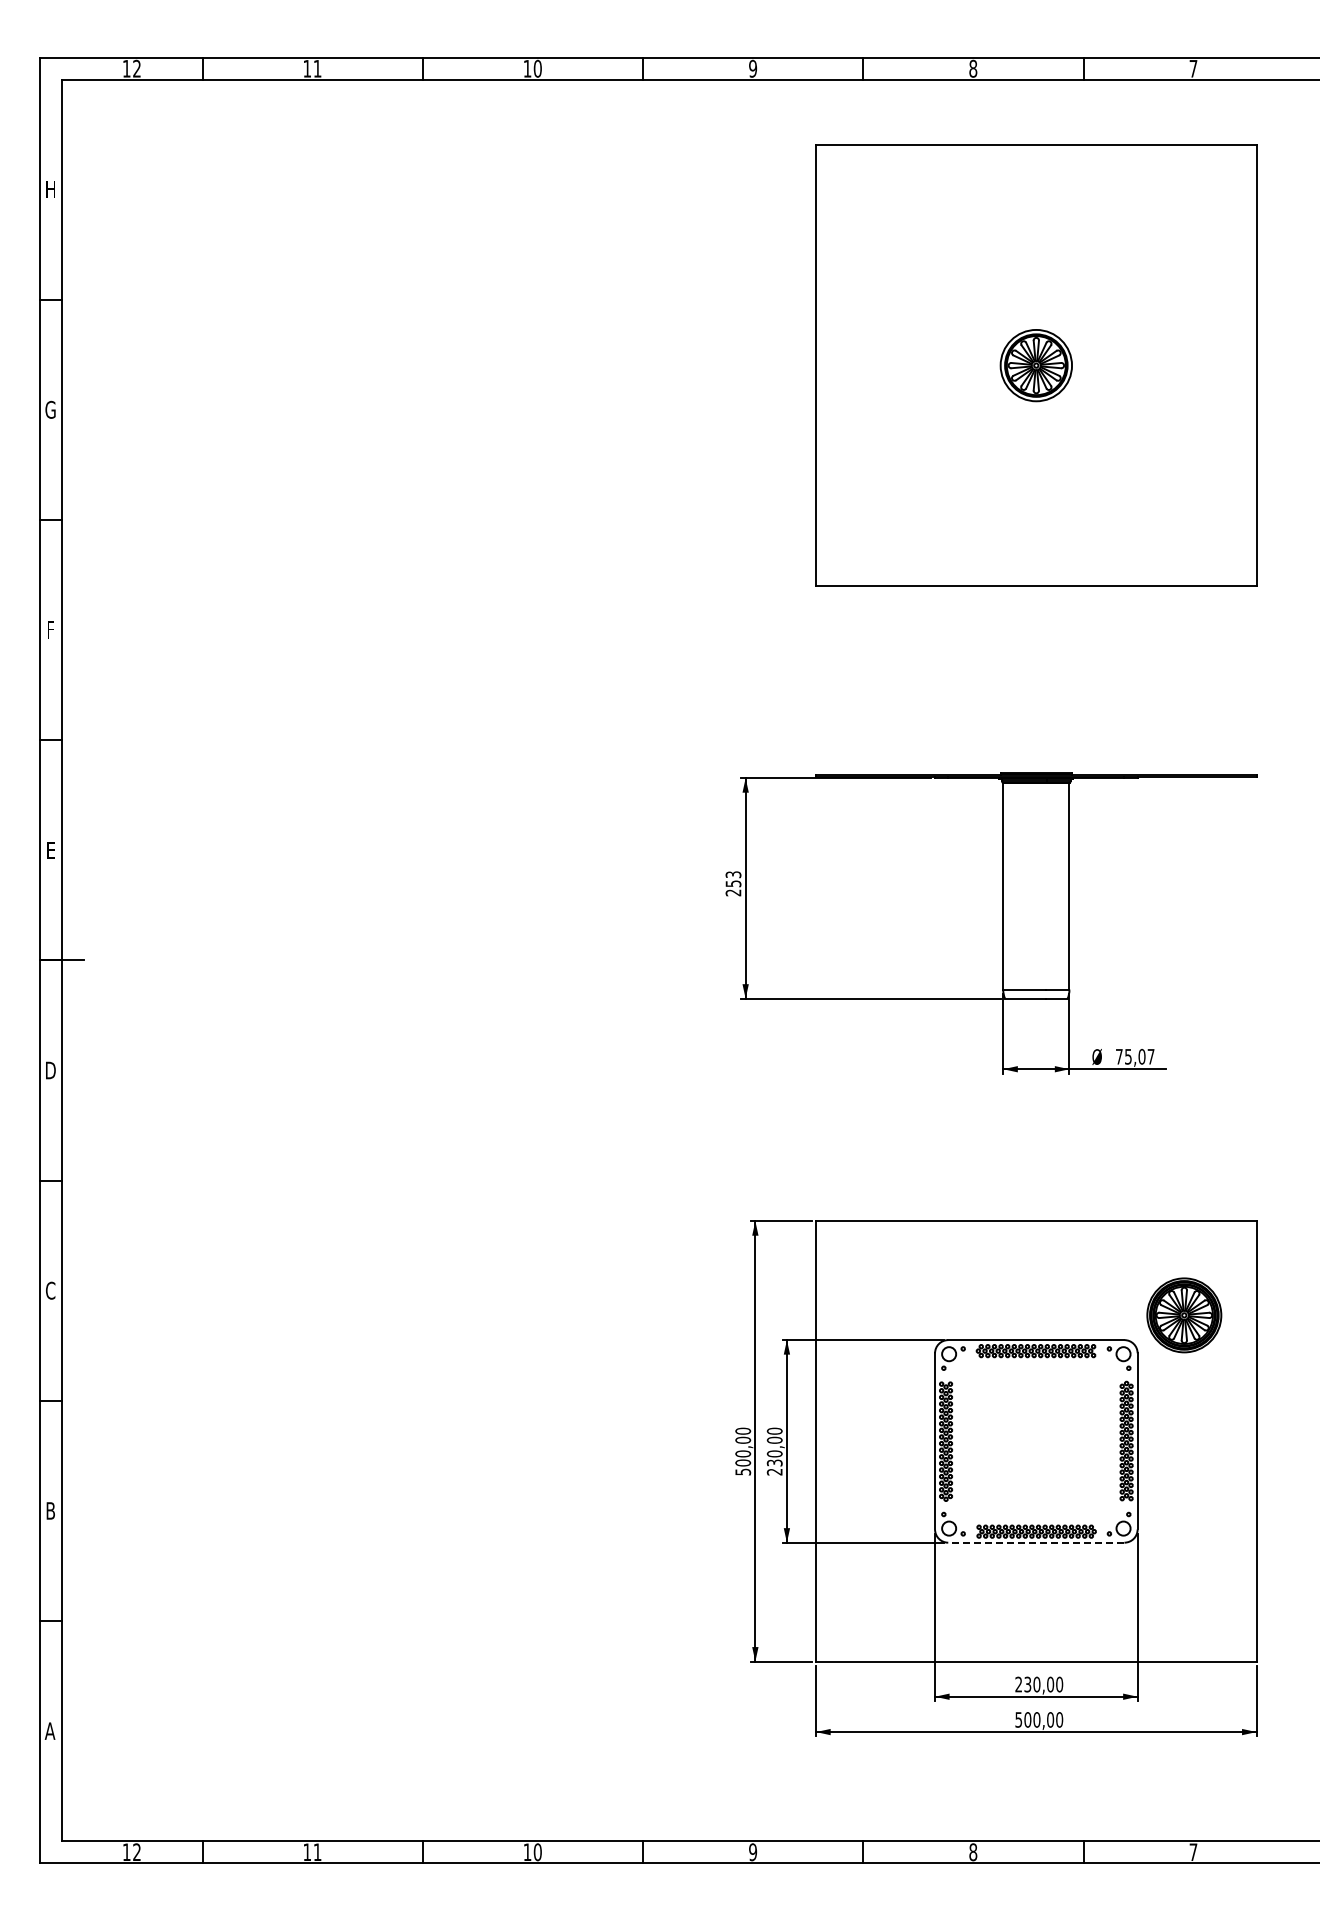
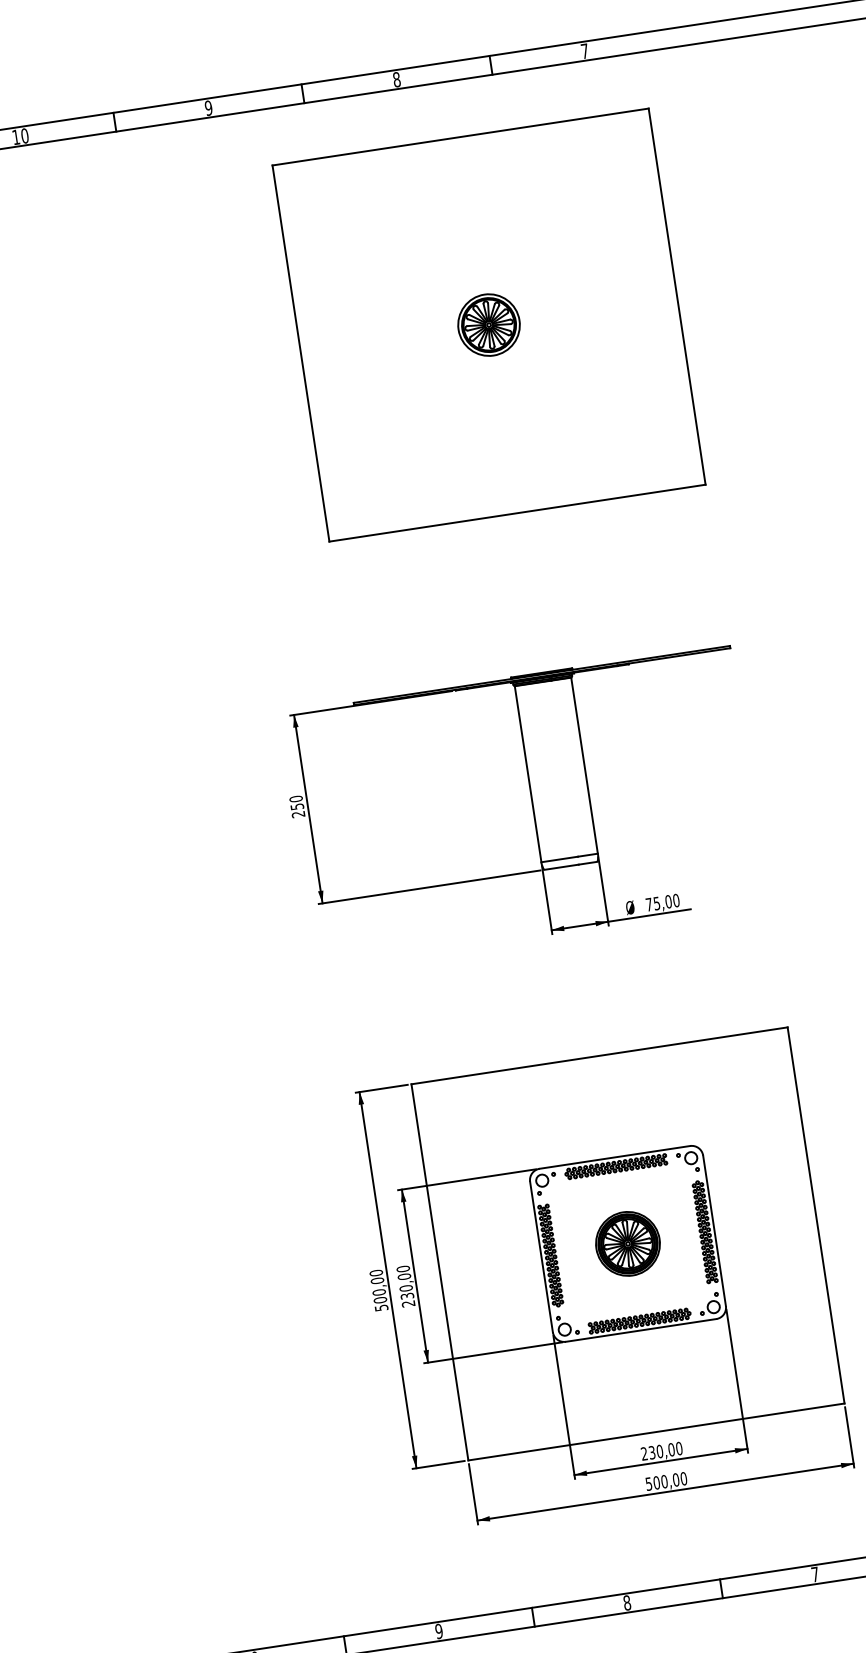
text: (733, 874) -> (296, 798), 253 -> 250
text: (1150, 1056) -> (675, 900), 75,07 -> 75,00
part: (1184, 1315) -> (628, 1243), moved
line: (1035, 1542) -> (640, 1330), dashed -> solid

